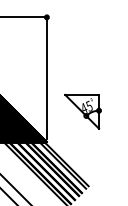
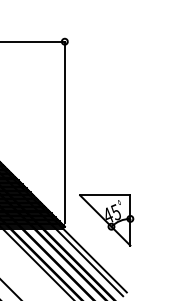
part: (82, 111) -> (105, 220), moved

